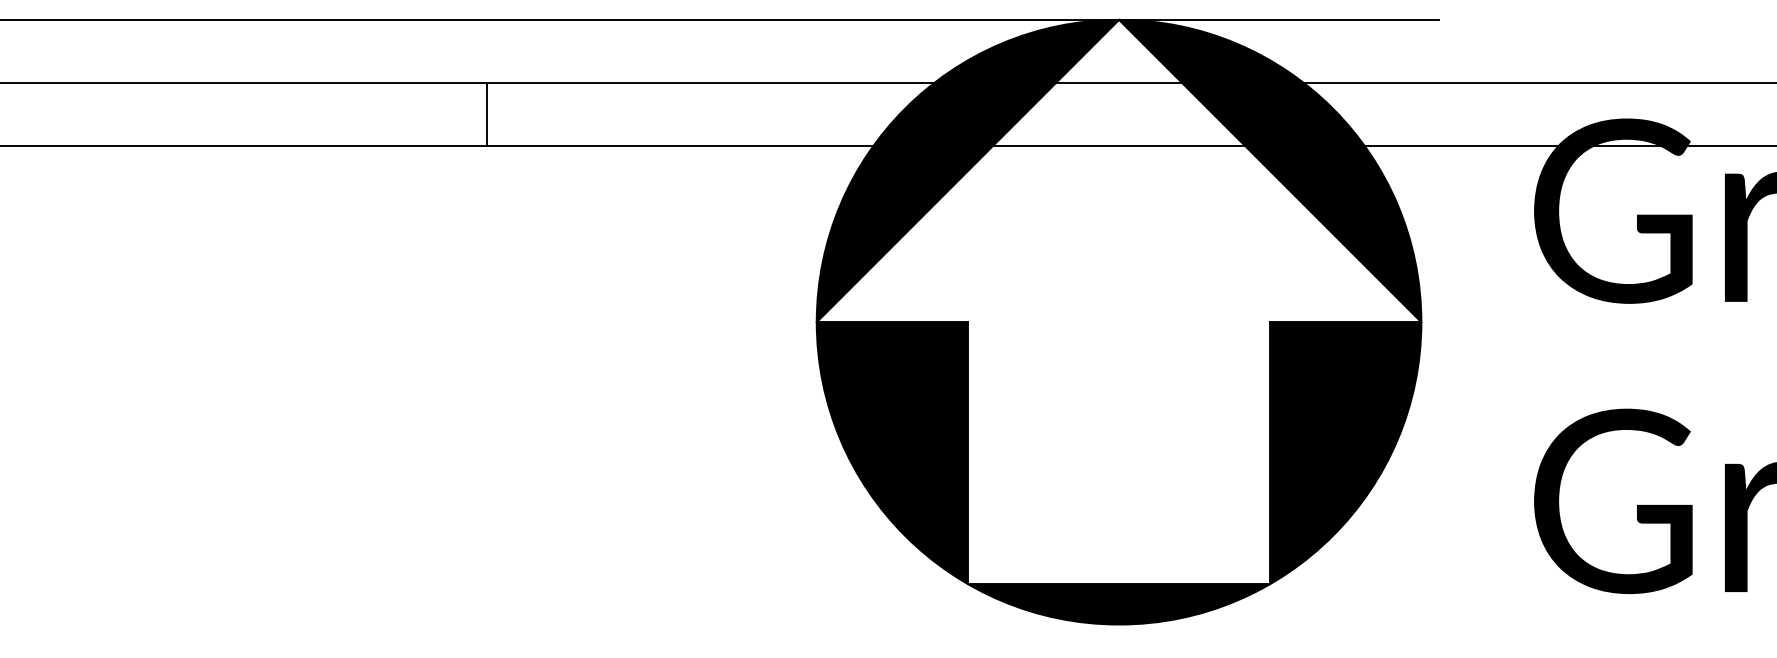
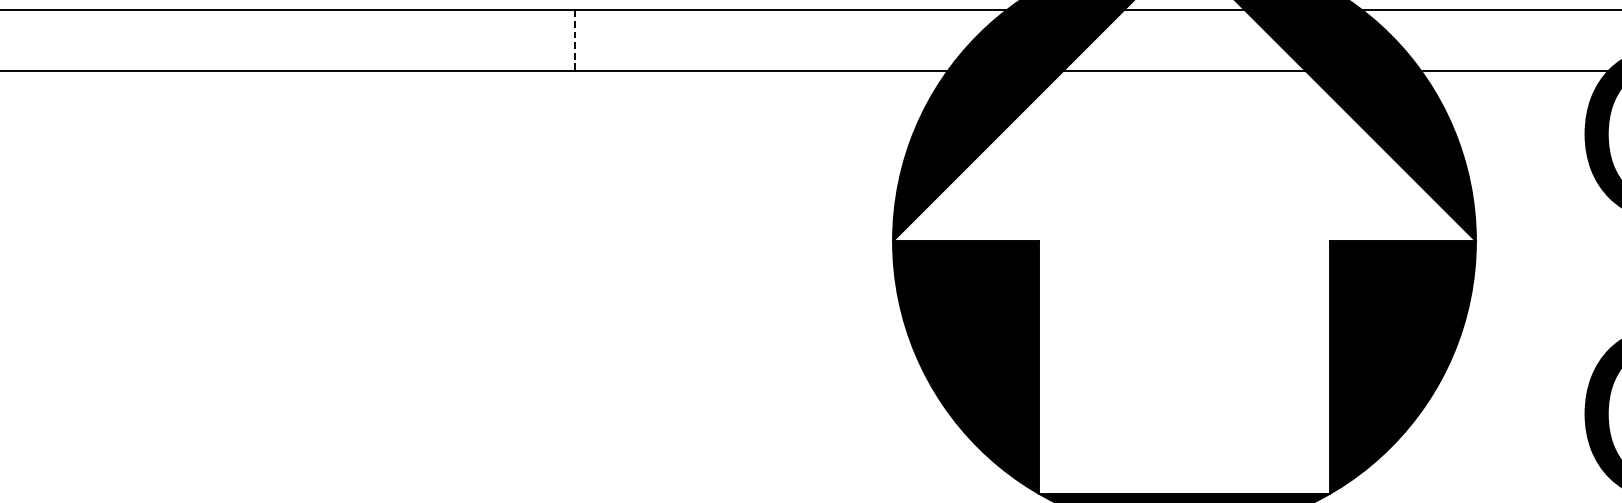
line: (487, 114) -> (575, 40), solid -> dashed

